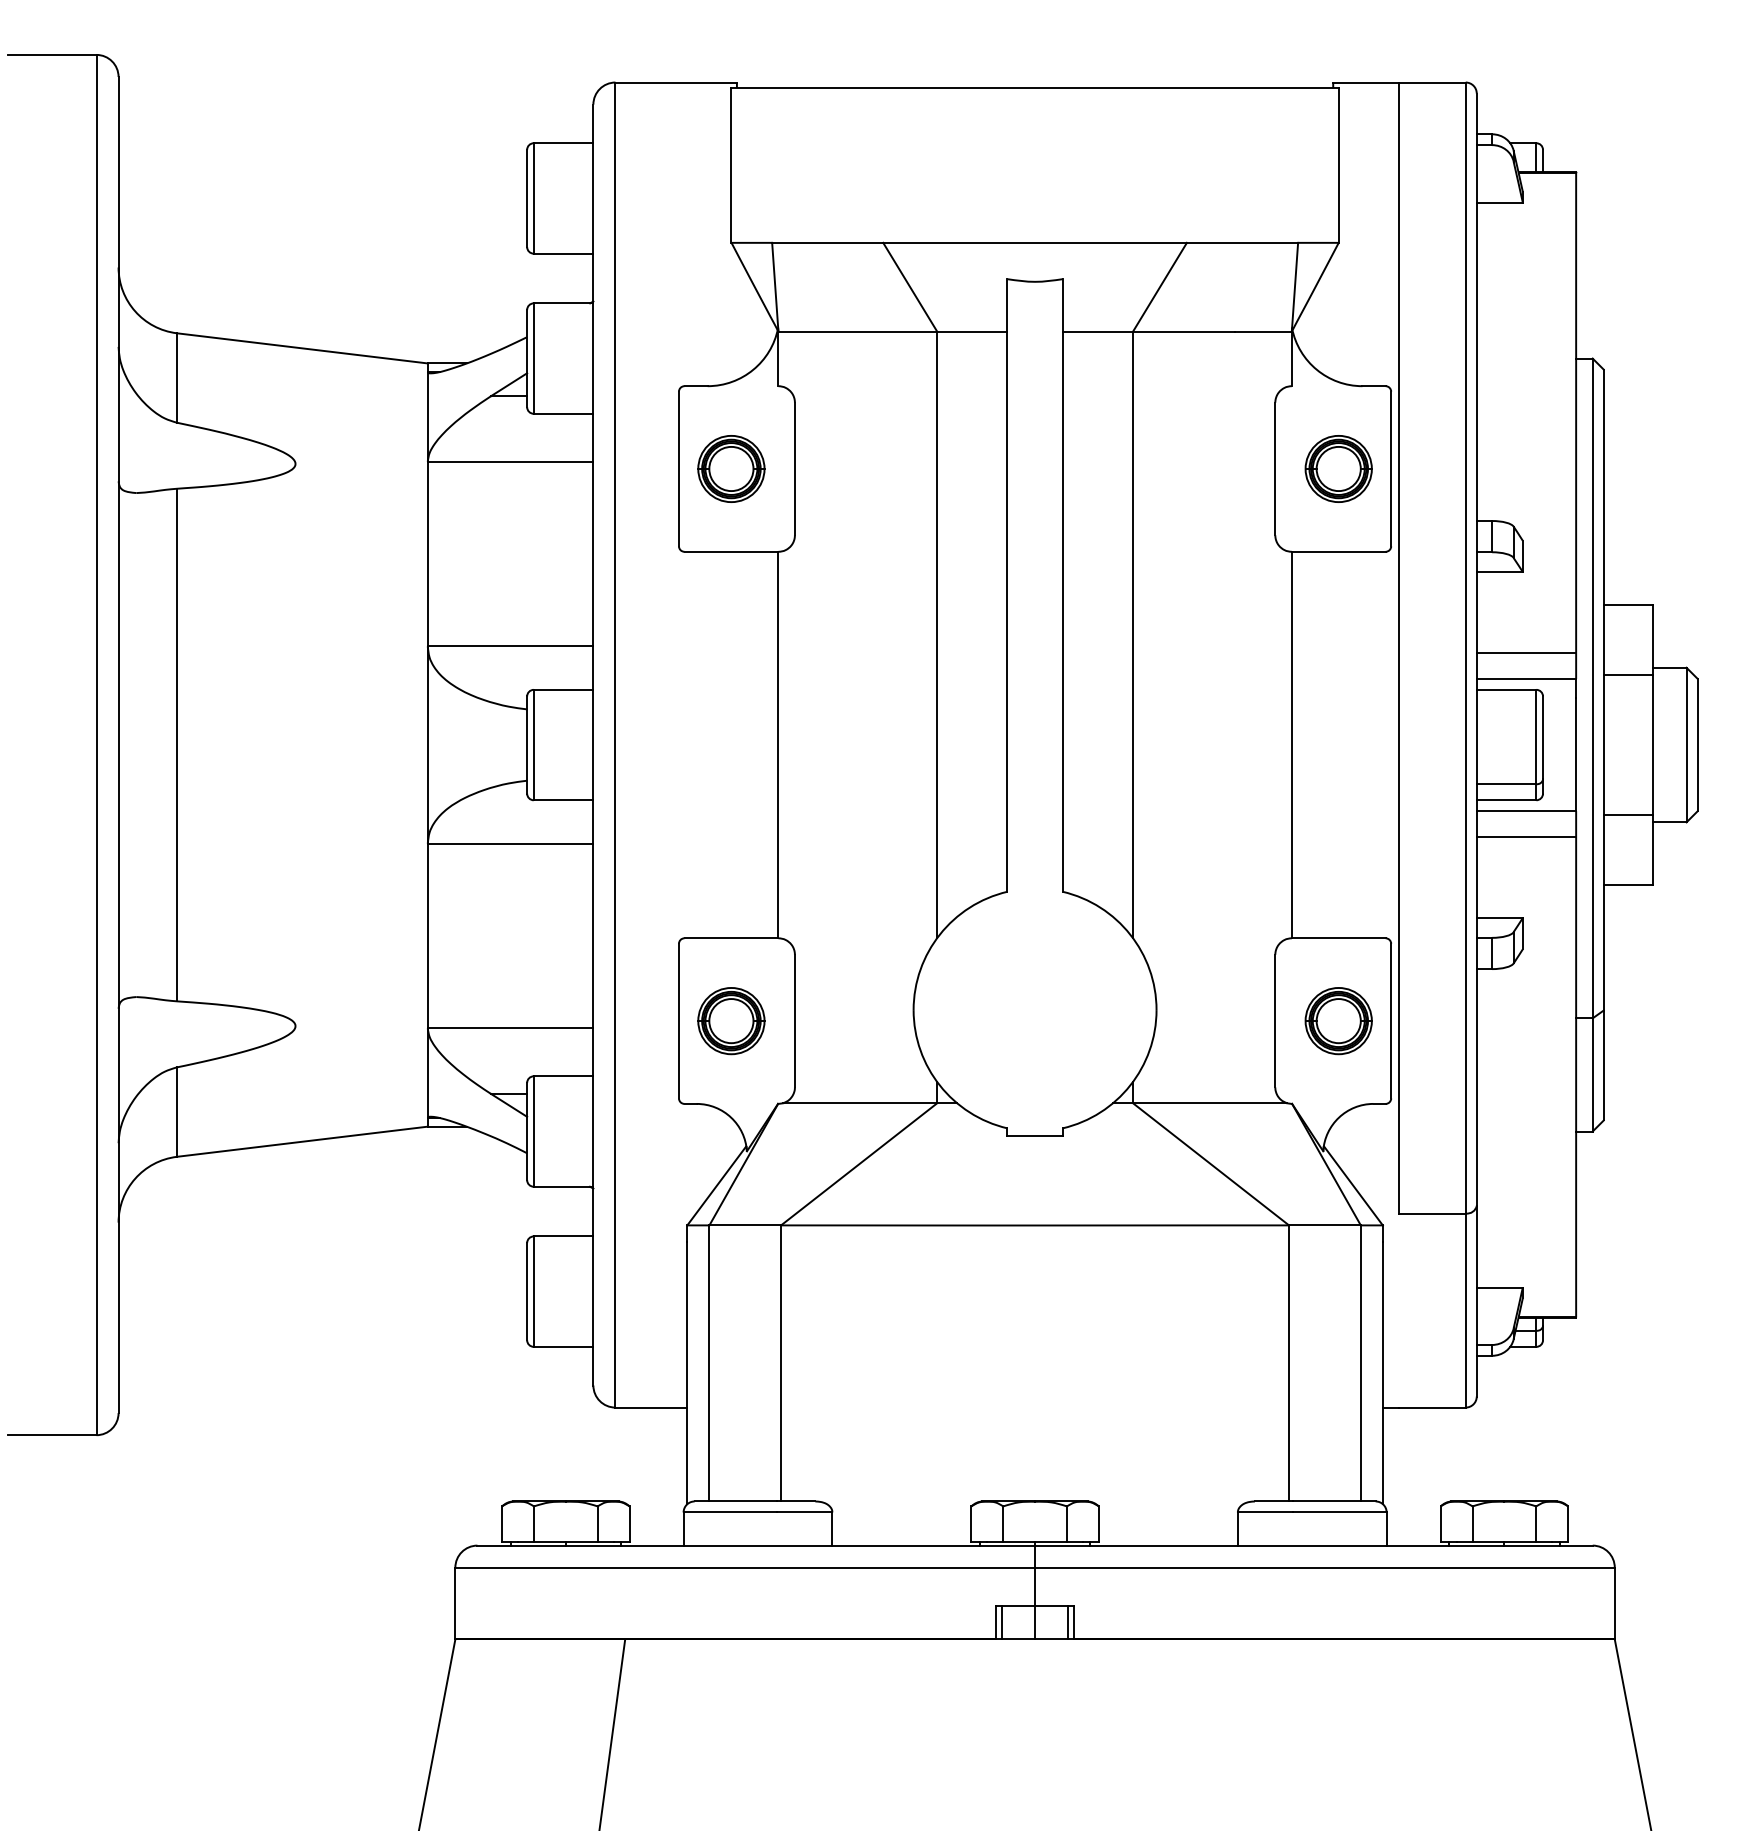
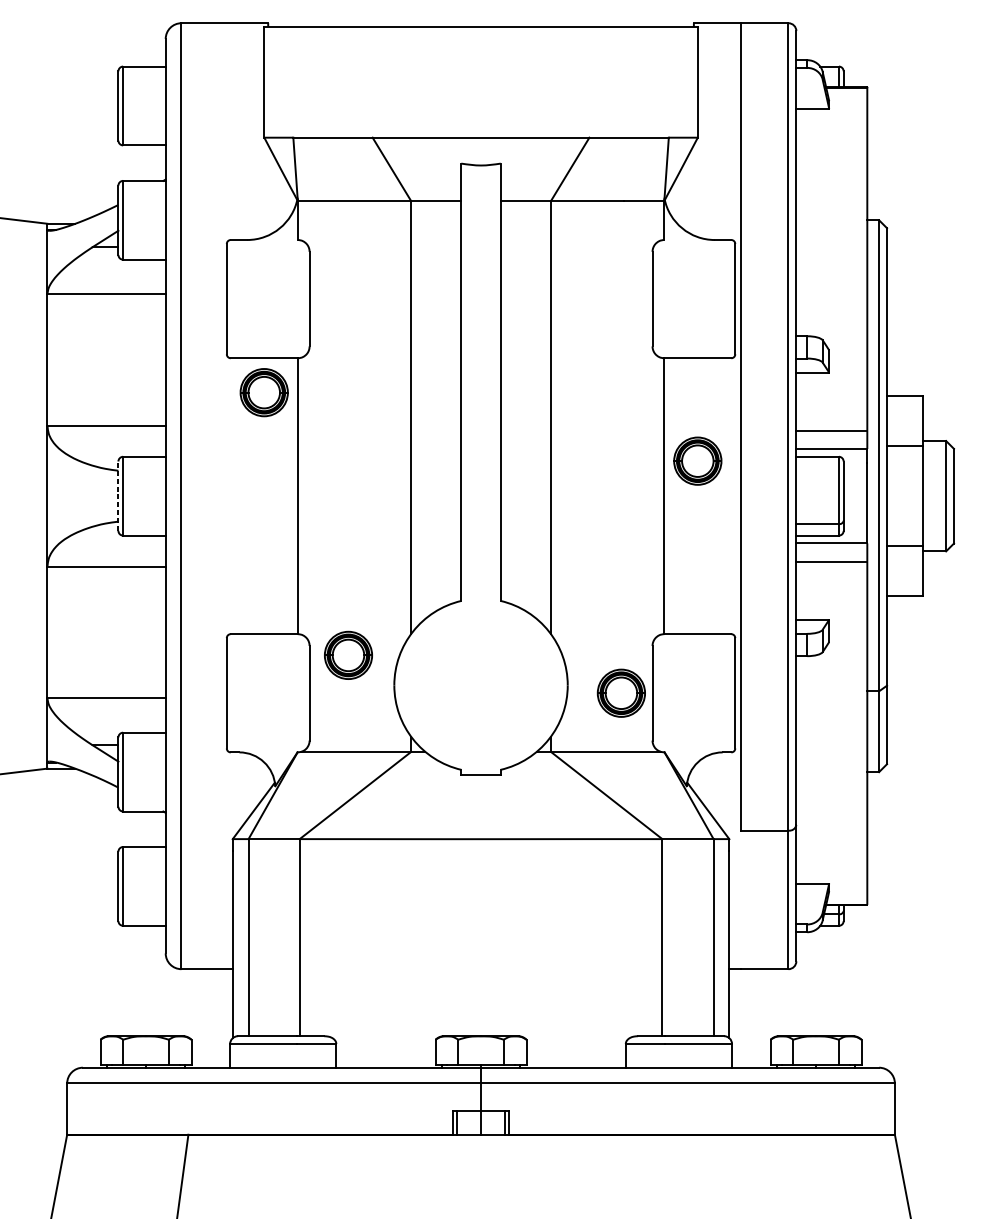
part: (731, 468) -> (264, 392), moved
part: (1338, 468) -> (697, 460), moved
line: (527, 745) -> (118, 496), solid -> dashed
part: (731, 1021) -> (348, 655), moved
part: (1338, 1021) -> (621, 693), moved

